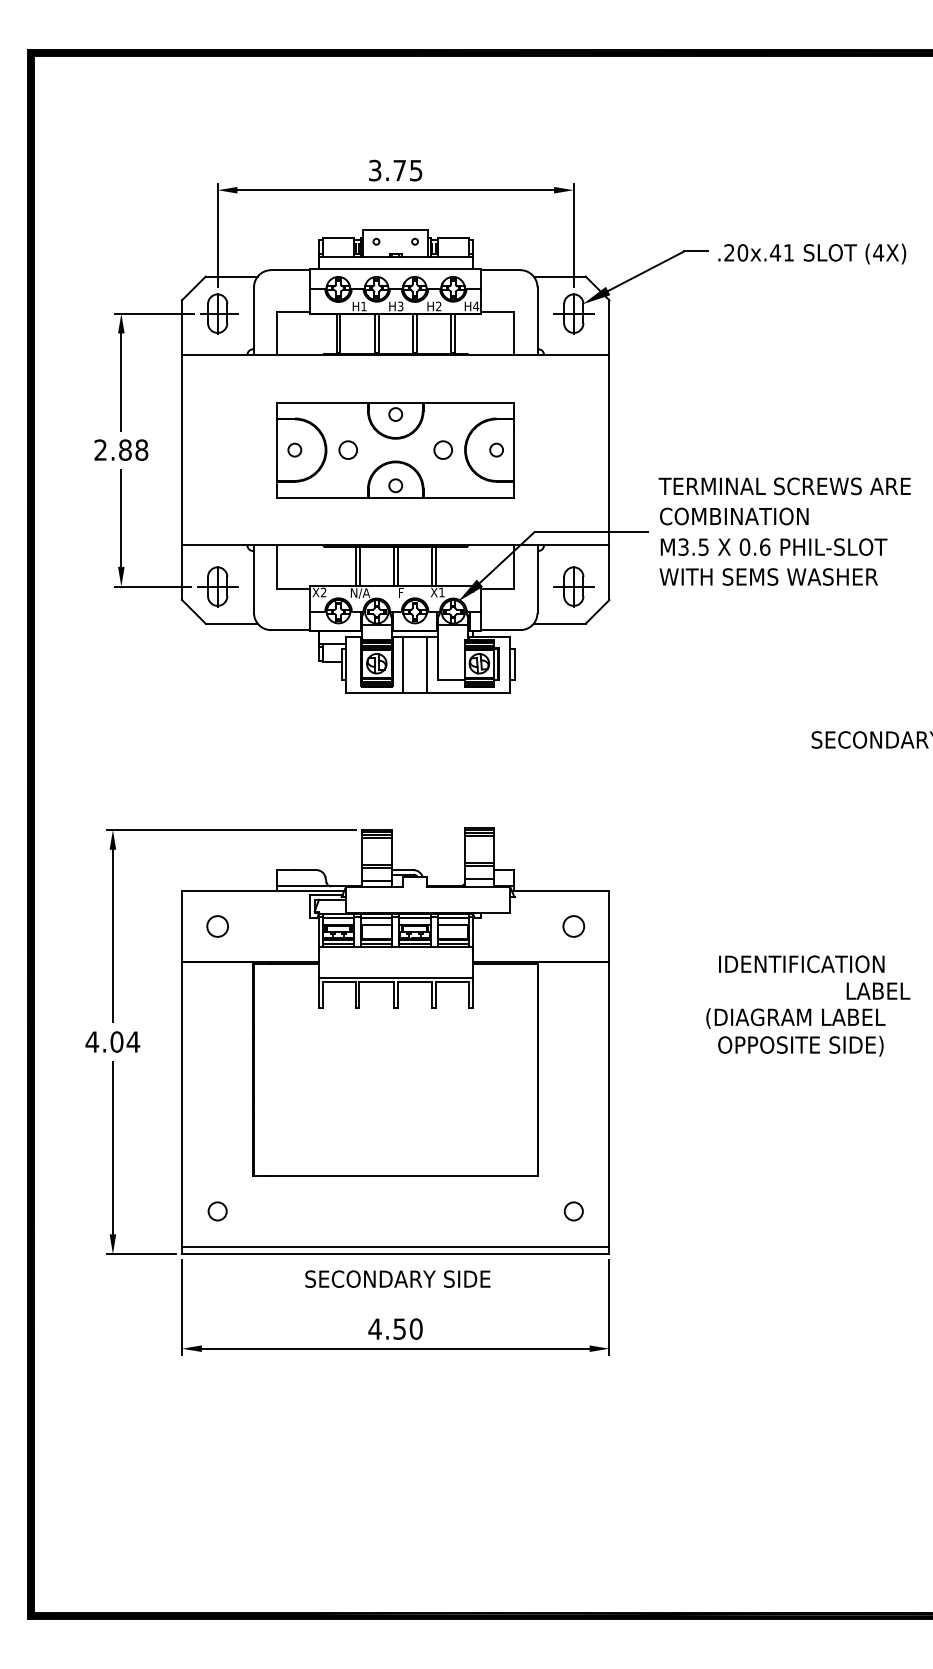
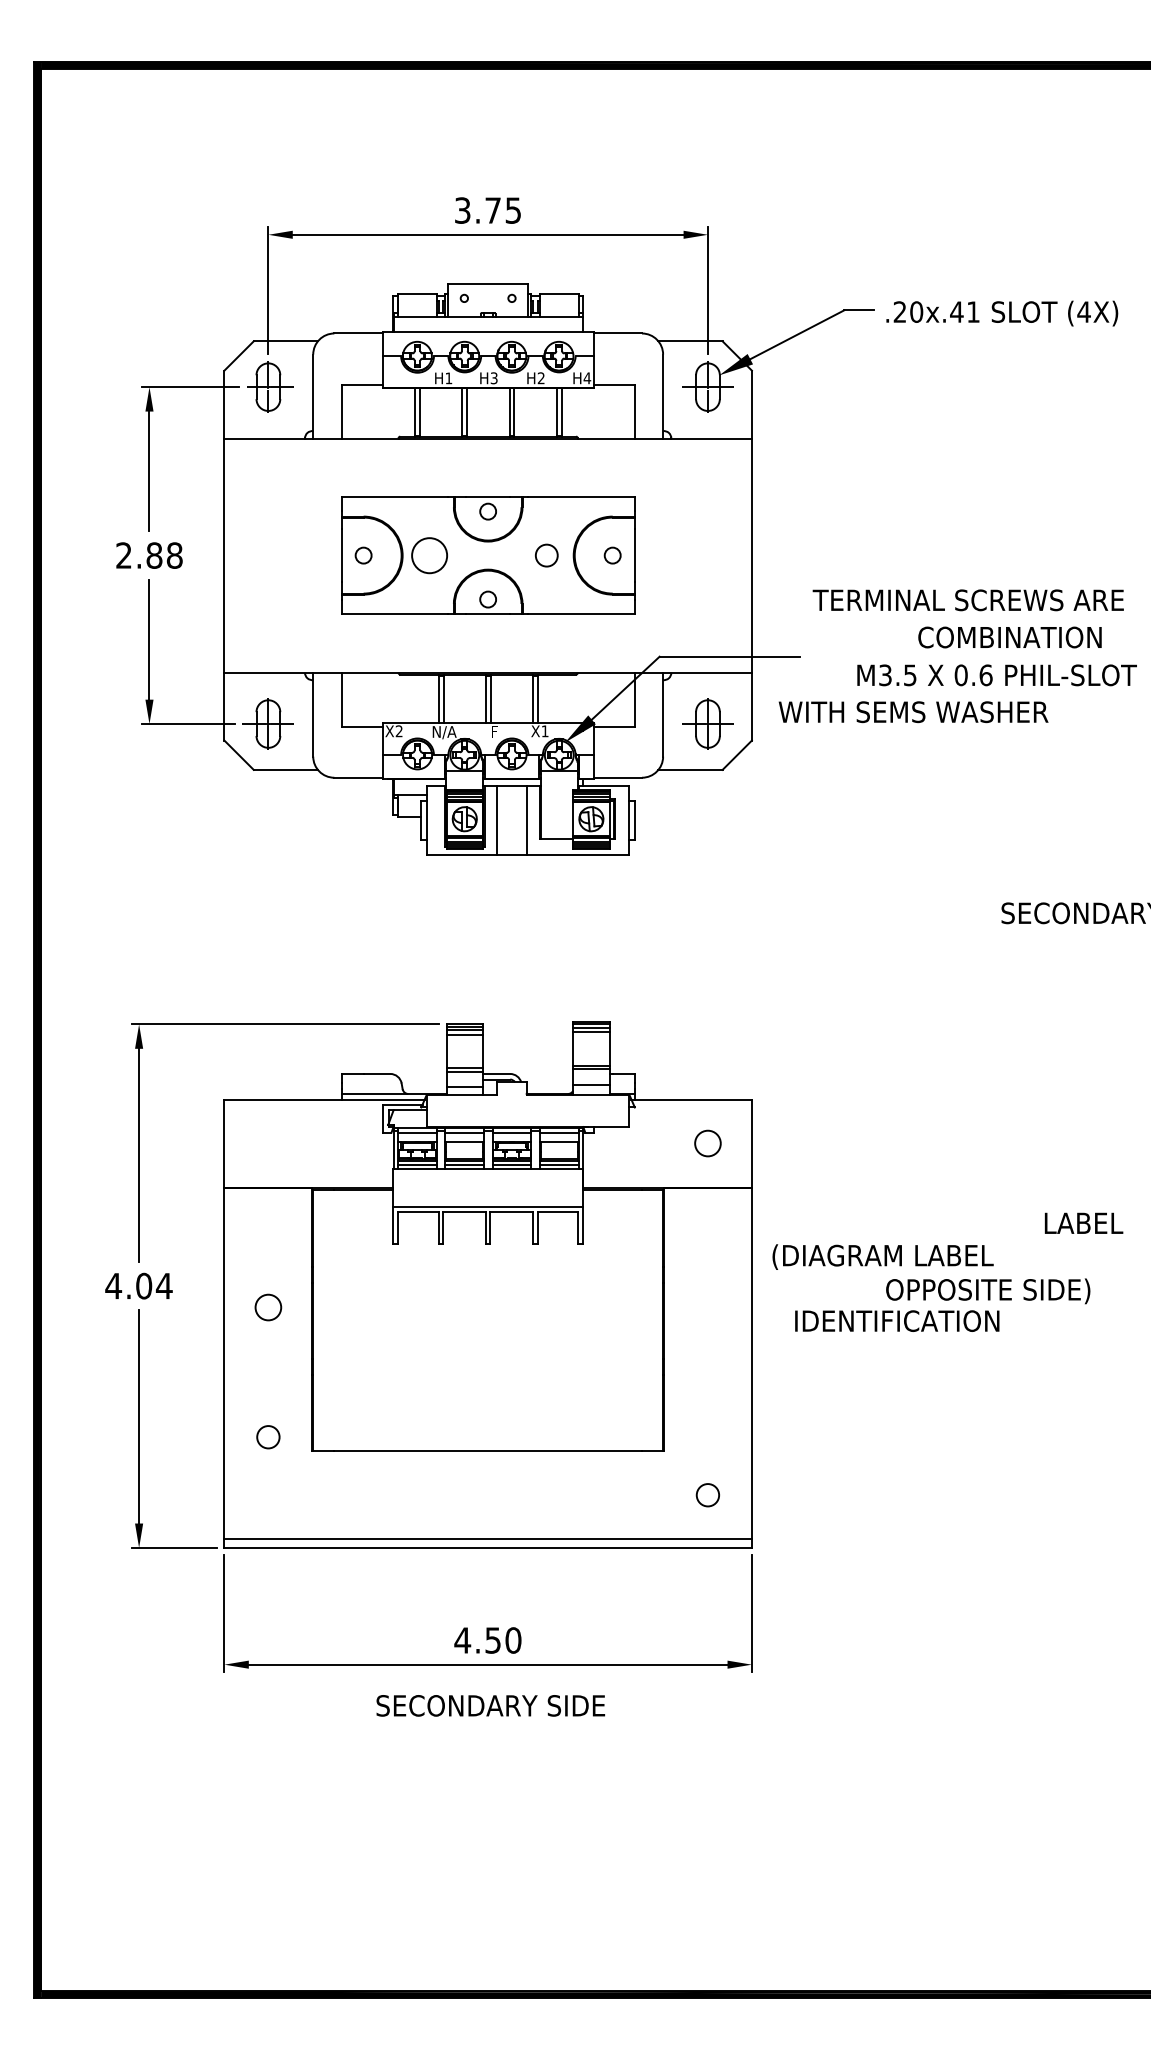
circle: (348, 450) -> (429, 555), size x1.6
text: (733, 516) -> (1009, 637), moved
text: (773, 547) -> (996, 675), moved
text: (768, 577) -> (913, 712), moved
circle: (217, 926) -> (268, 1307), moved
text: (801, 963) -> (897, 1320), moved
text: (795, 1018) -> (882, 1256), moved
circle: (217, 1211) -> (268, 1437), moved
text: (397, 1278) -> (490, 1705), moved

